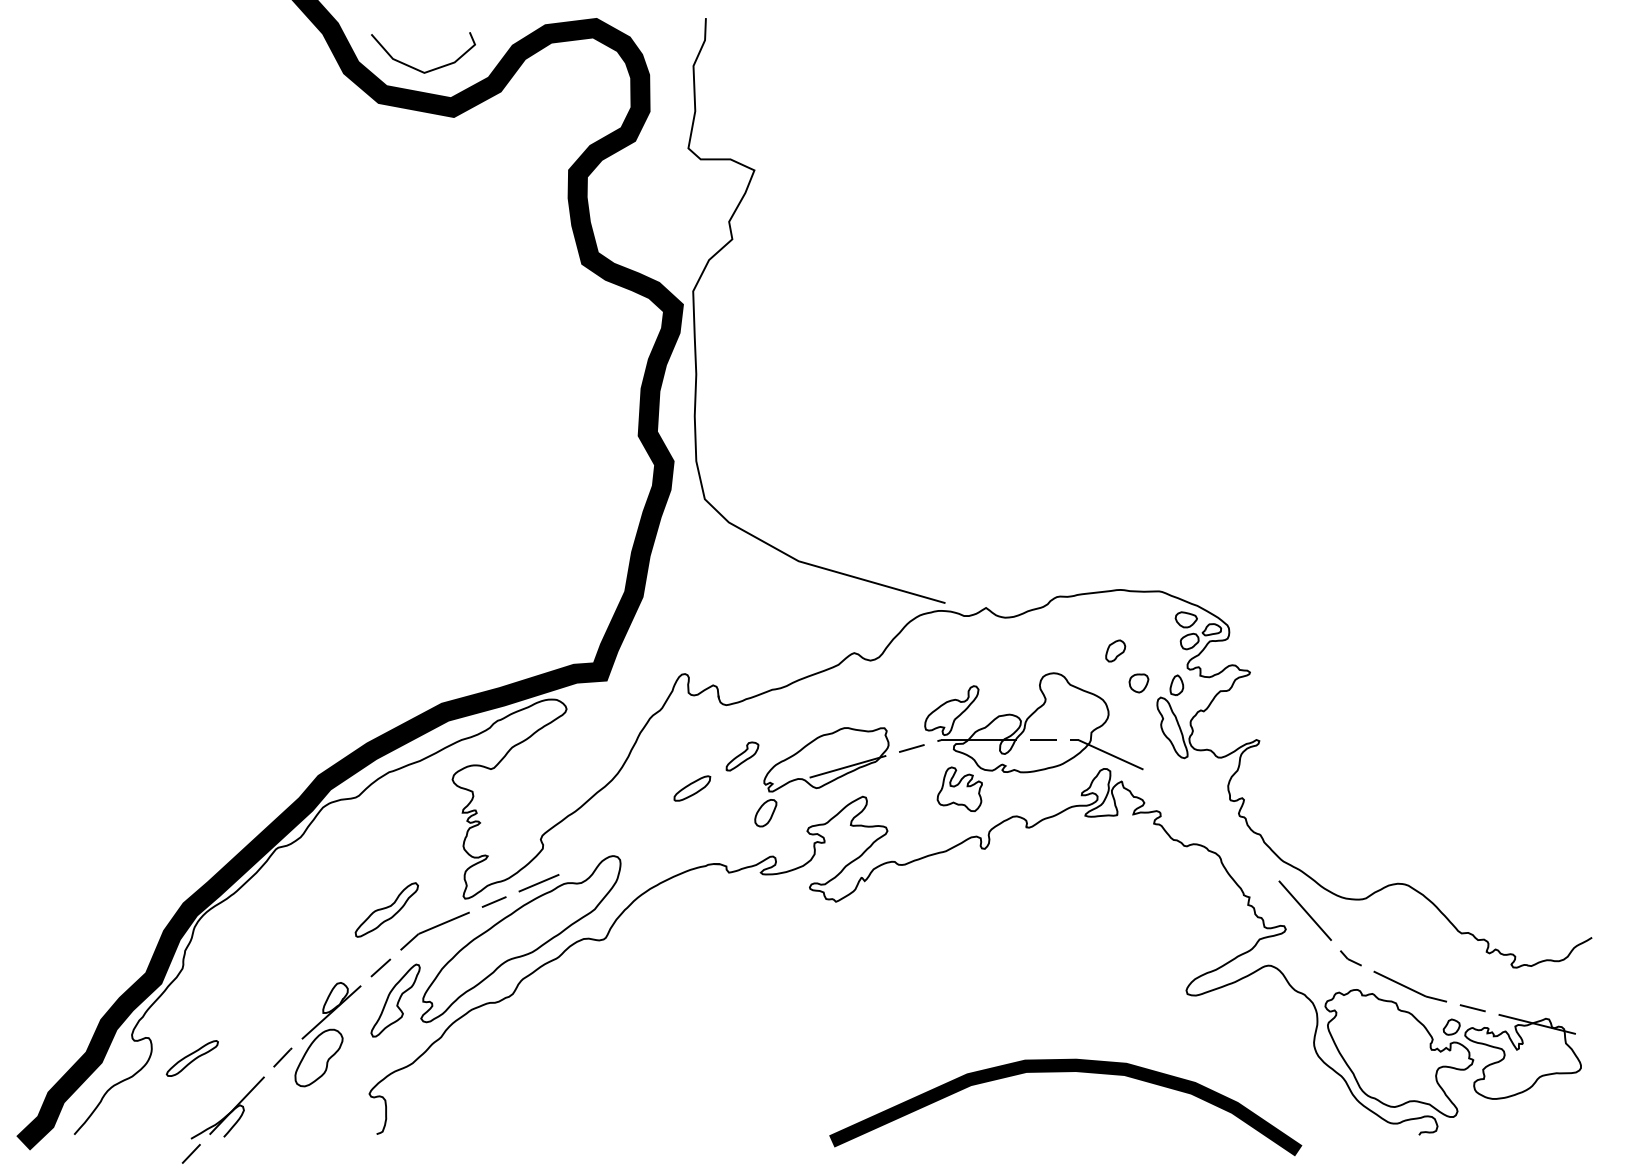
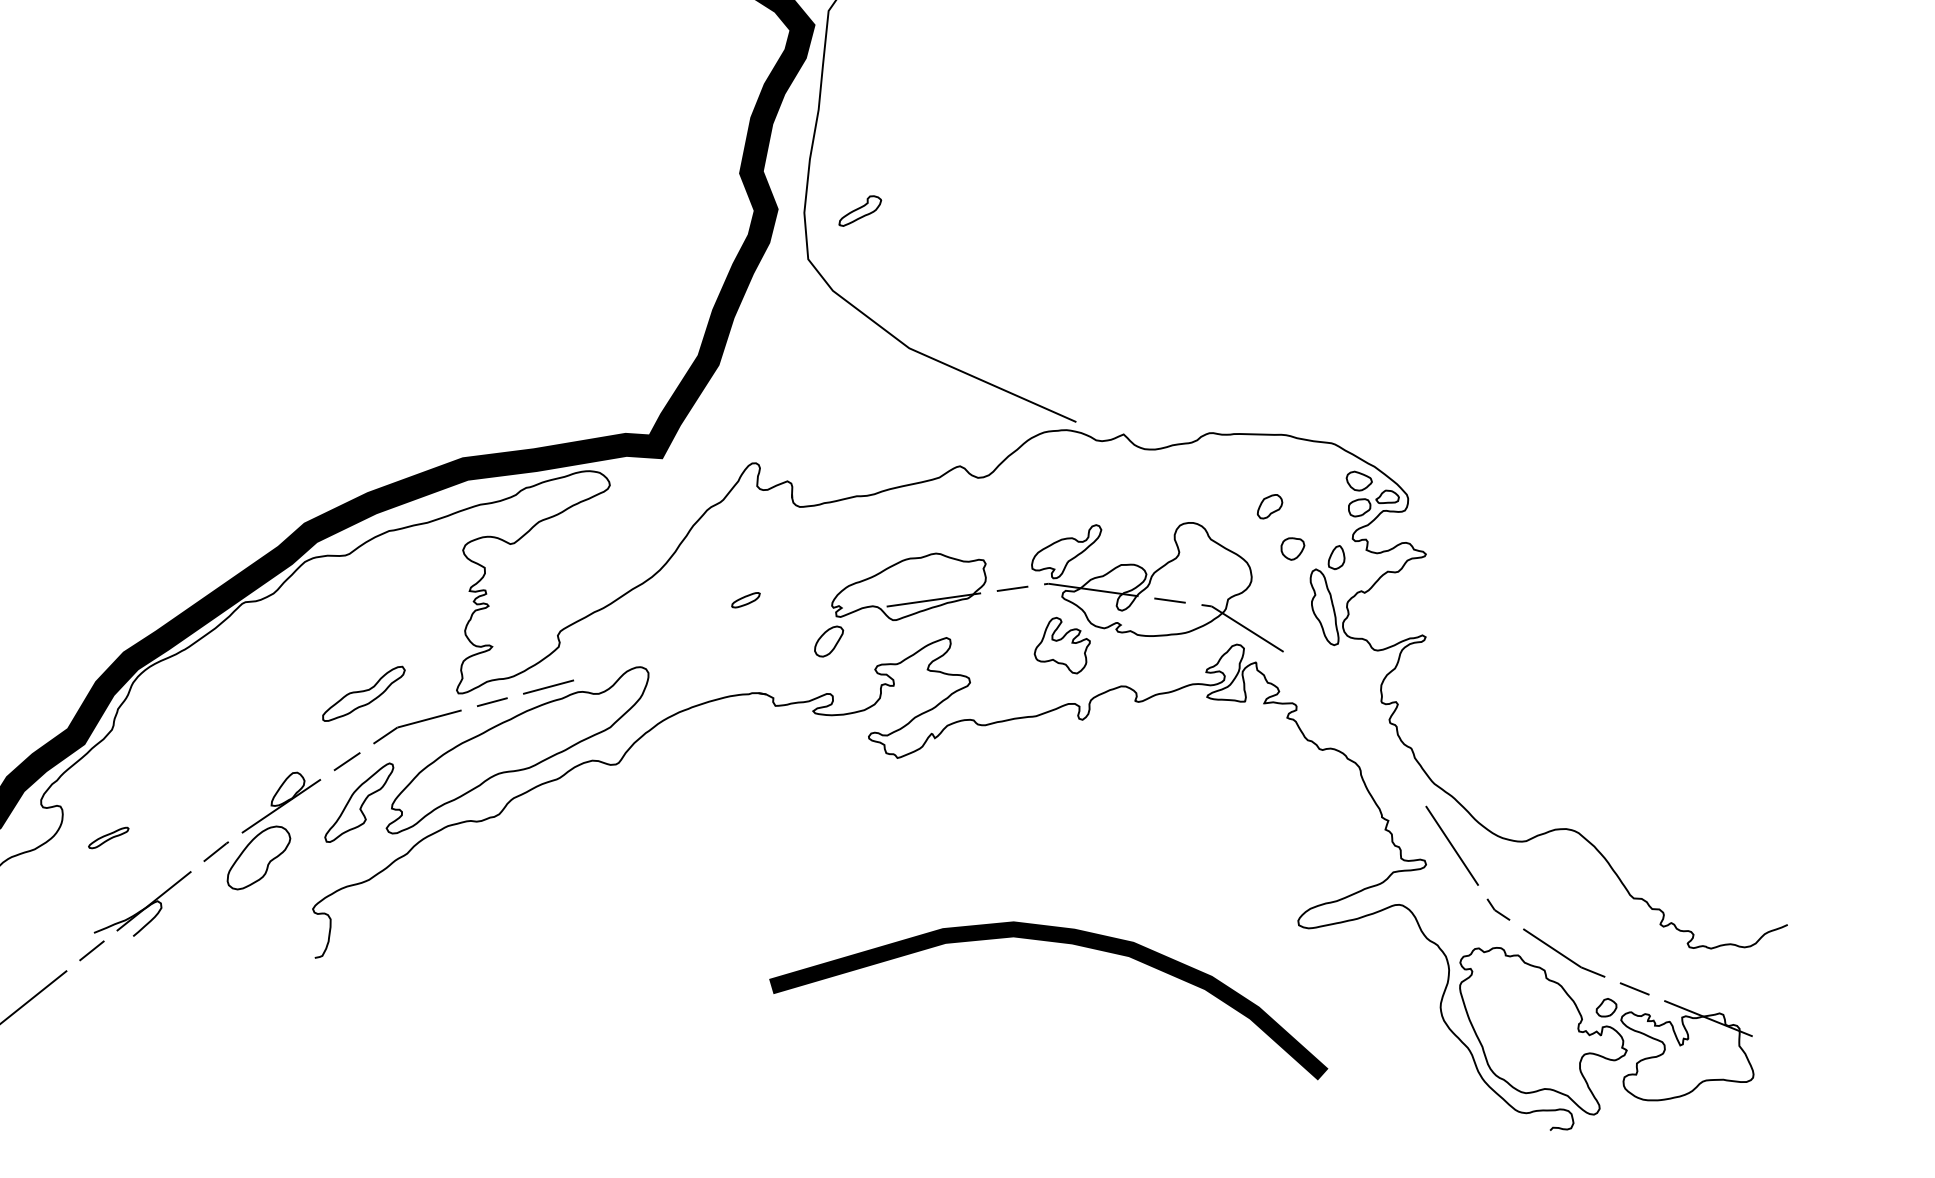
part: (742, 756) -> (860, 211), moved
part: (692, 788) -> (746, 600), size x0.6
part: (191, 1058) -> (107, 837), size x0.6
curve: (1065, 1072) -> (1059, 943), moved

